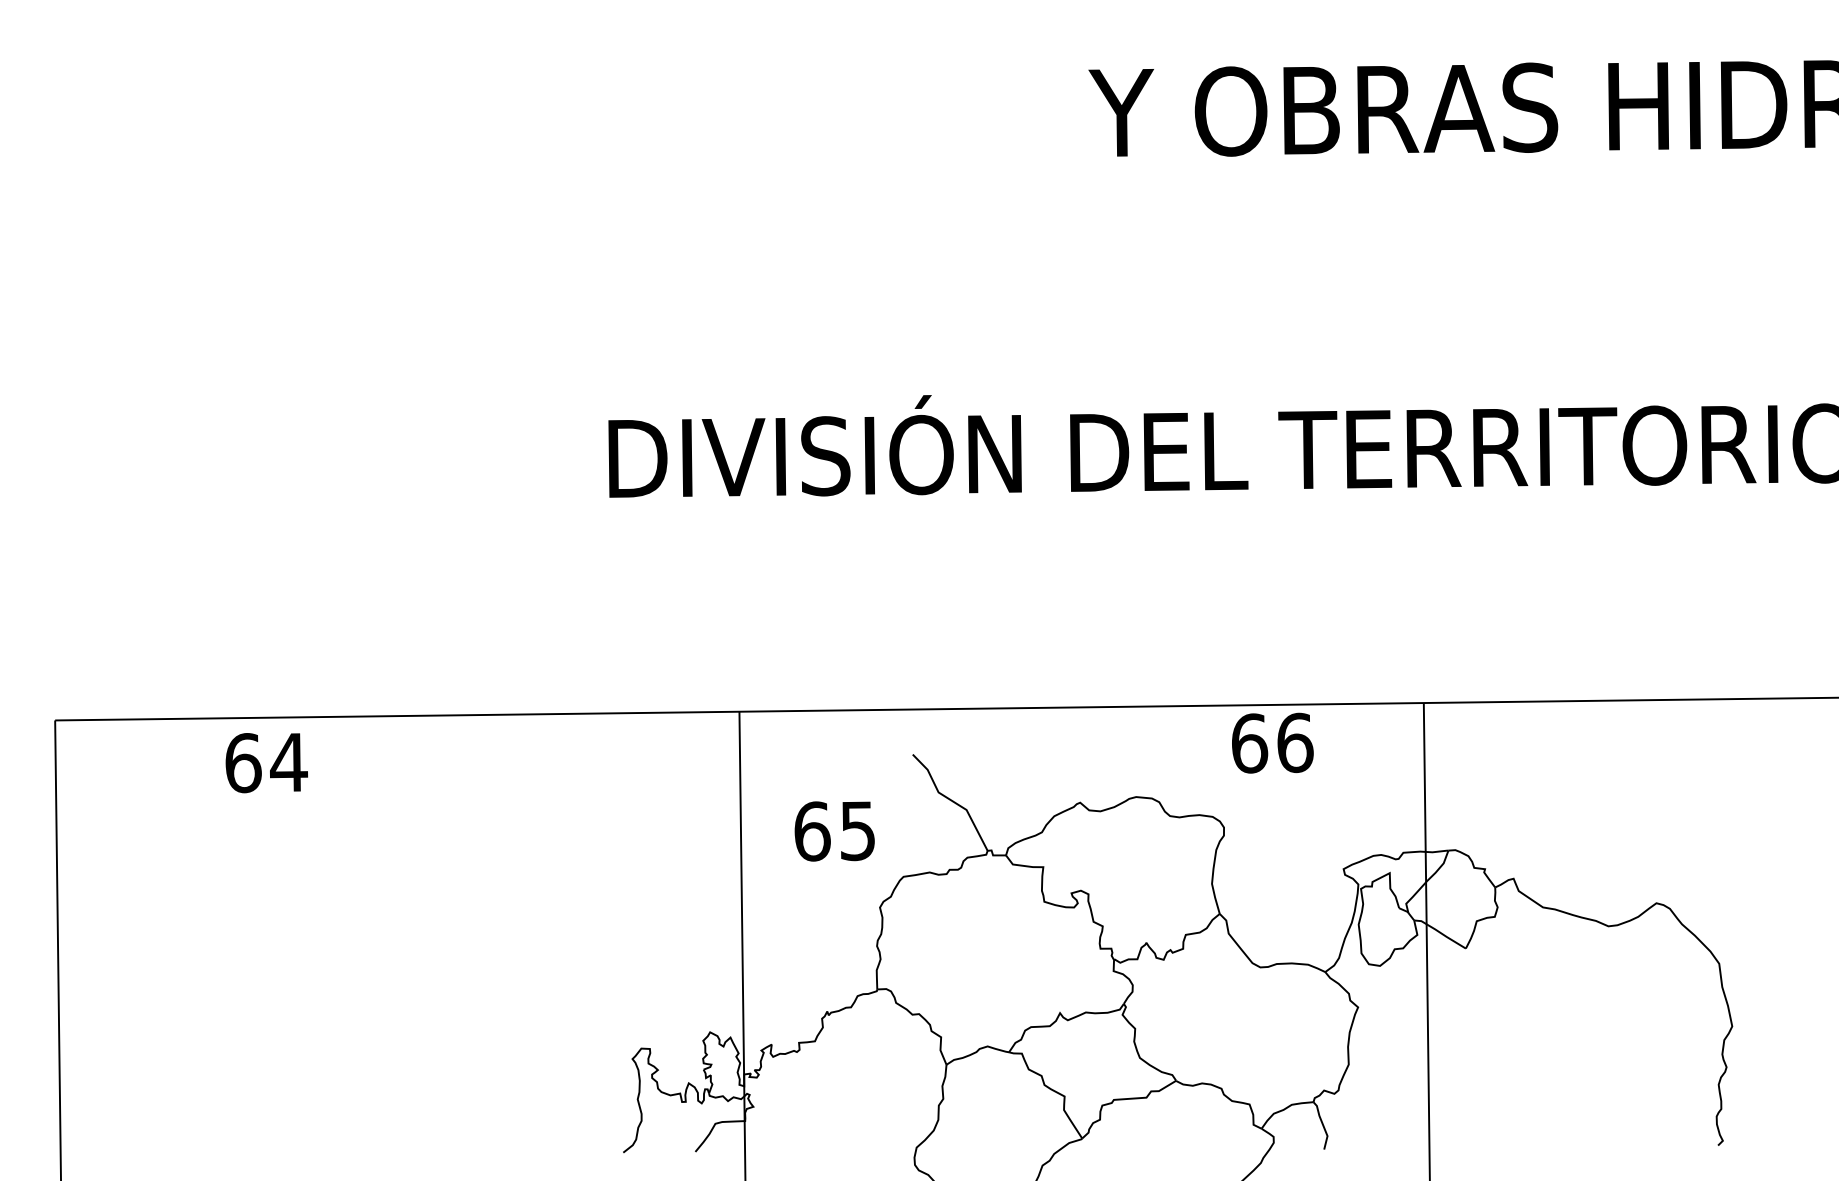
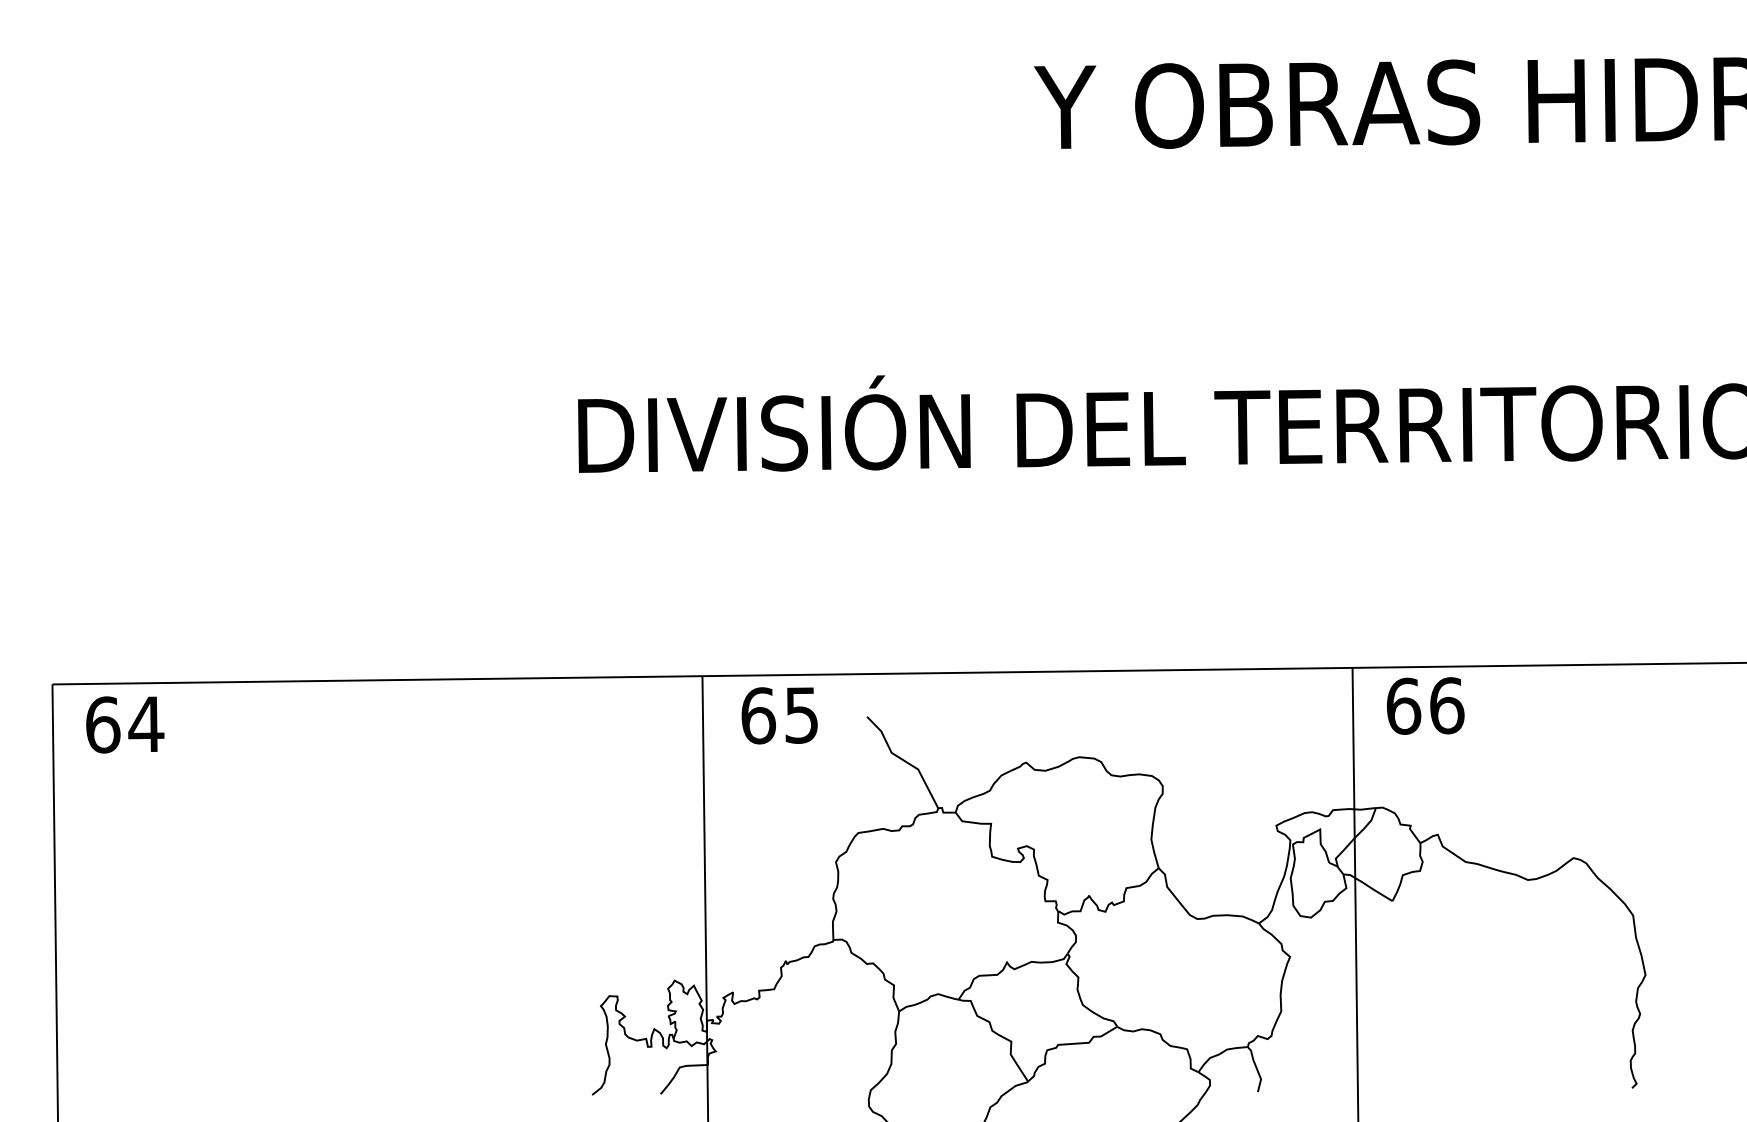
text: (1272, 742) -> (1425, 705), moved
text: (266, 763) -> (124, 725), moved
text: (834, 831) -> (779, 715), moved

